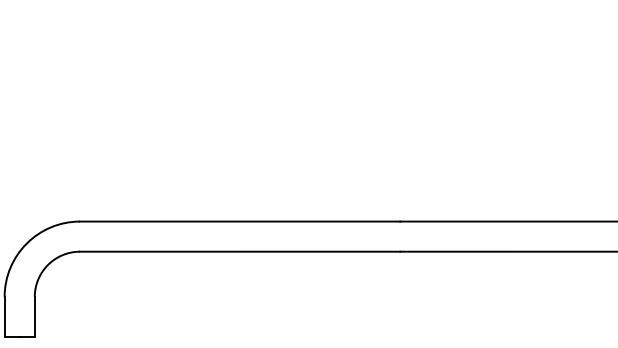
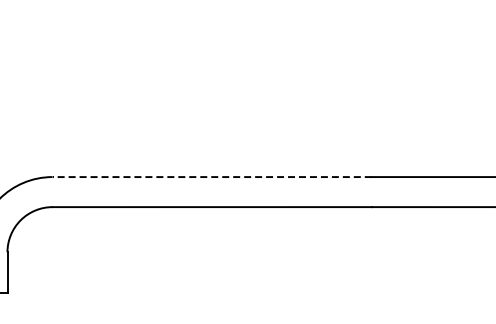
line: (239, 221) -> (211, 177), solid -> dashed

